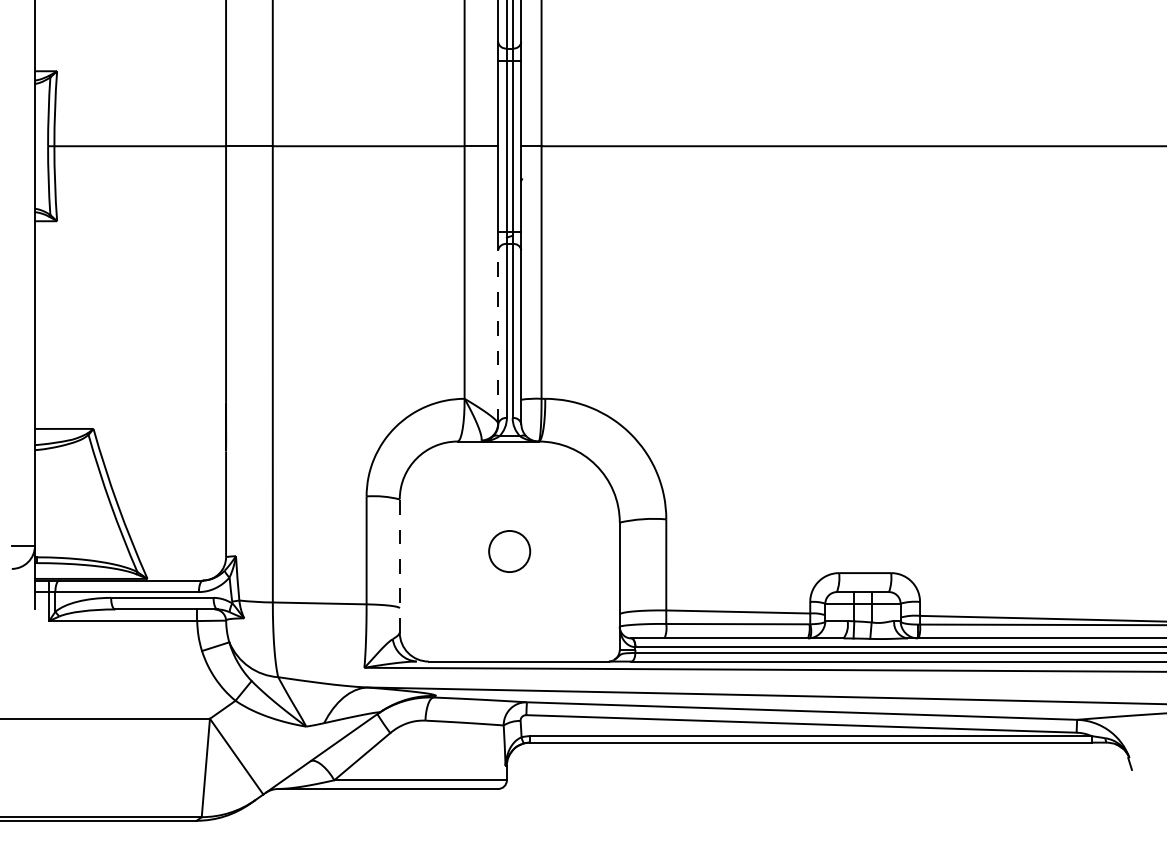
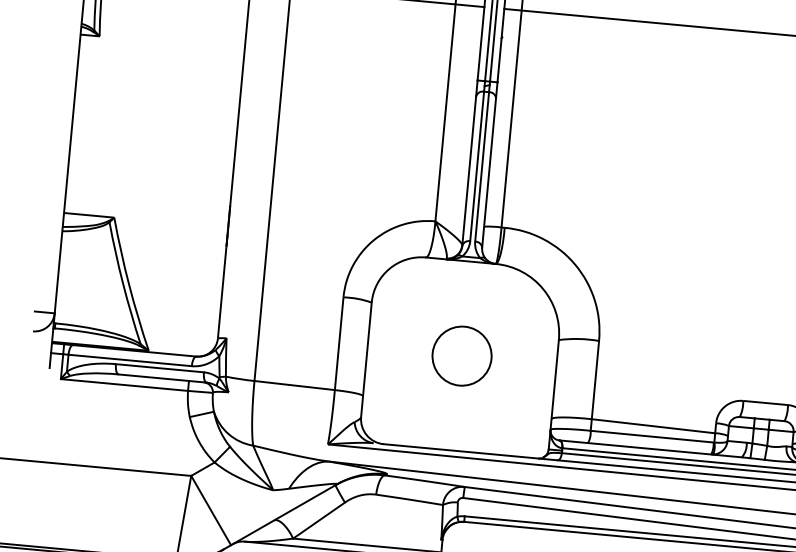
line: (498, 336) -> (469, 170), dashed -> solid
circle: (509, 551) -> (461, 356), size x1.67
line: (399, 566) -> (366, 360), dashed -> solid

